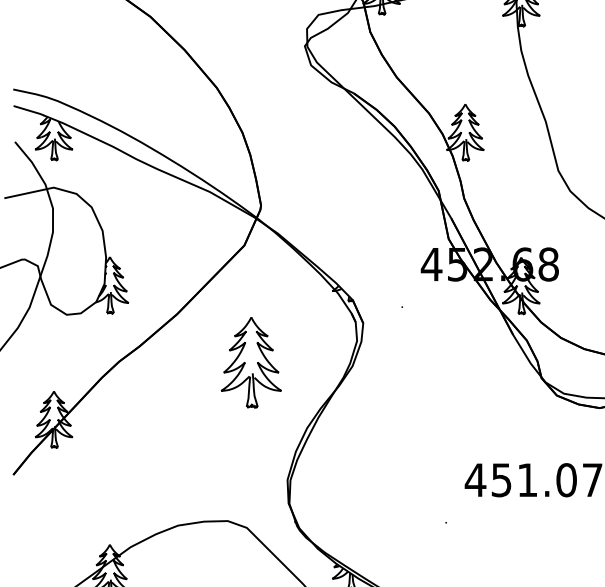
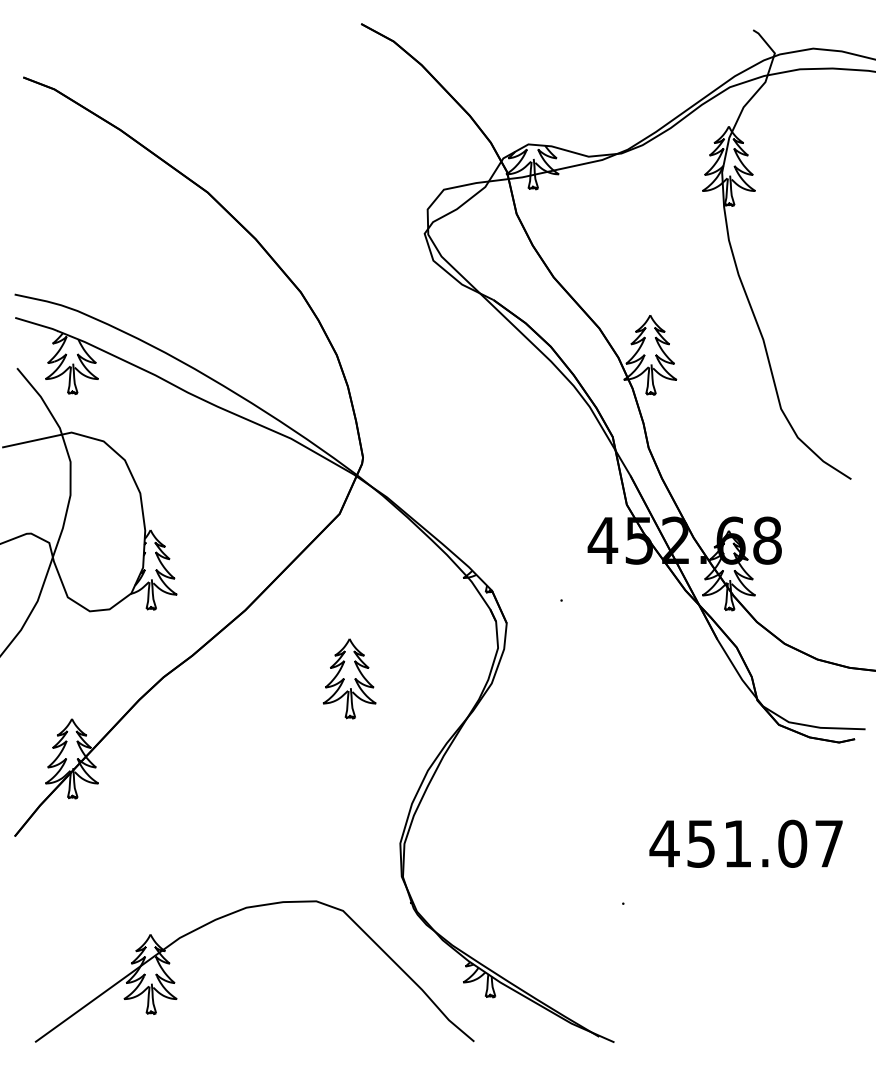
part: (251, 362) -> (349, 678), size x0.62

